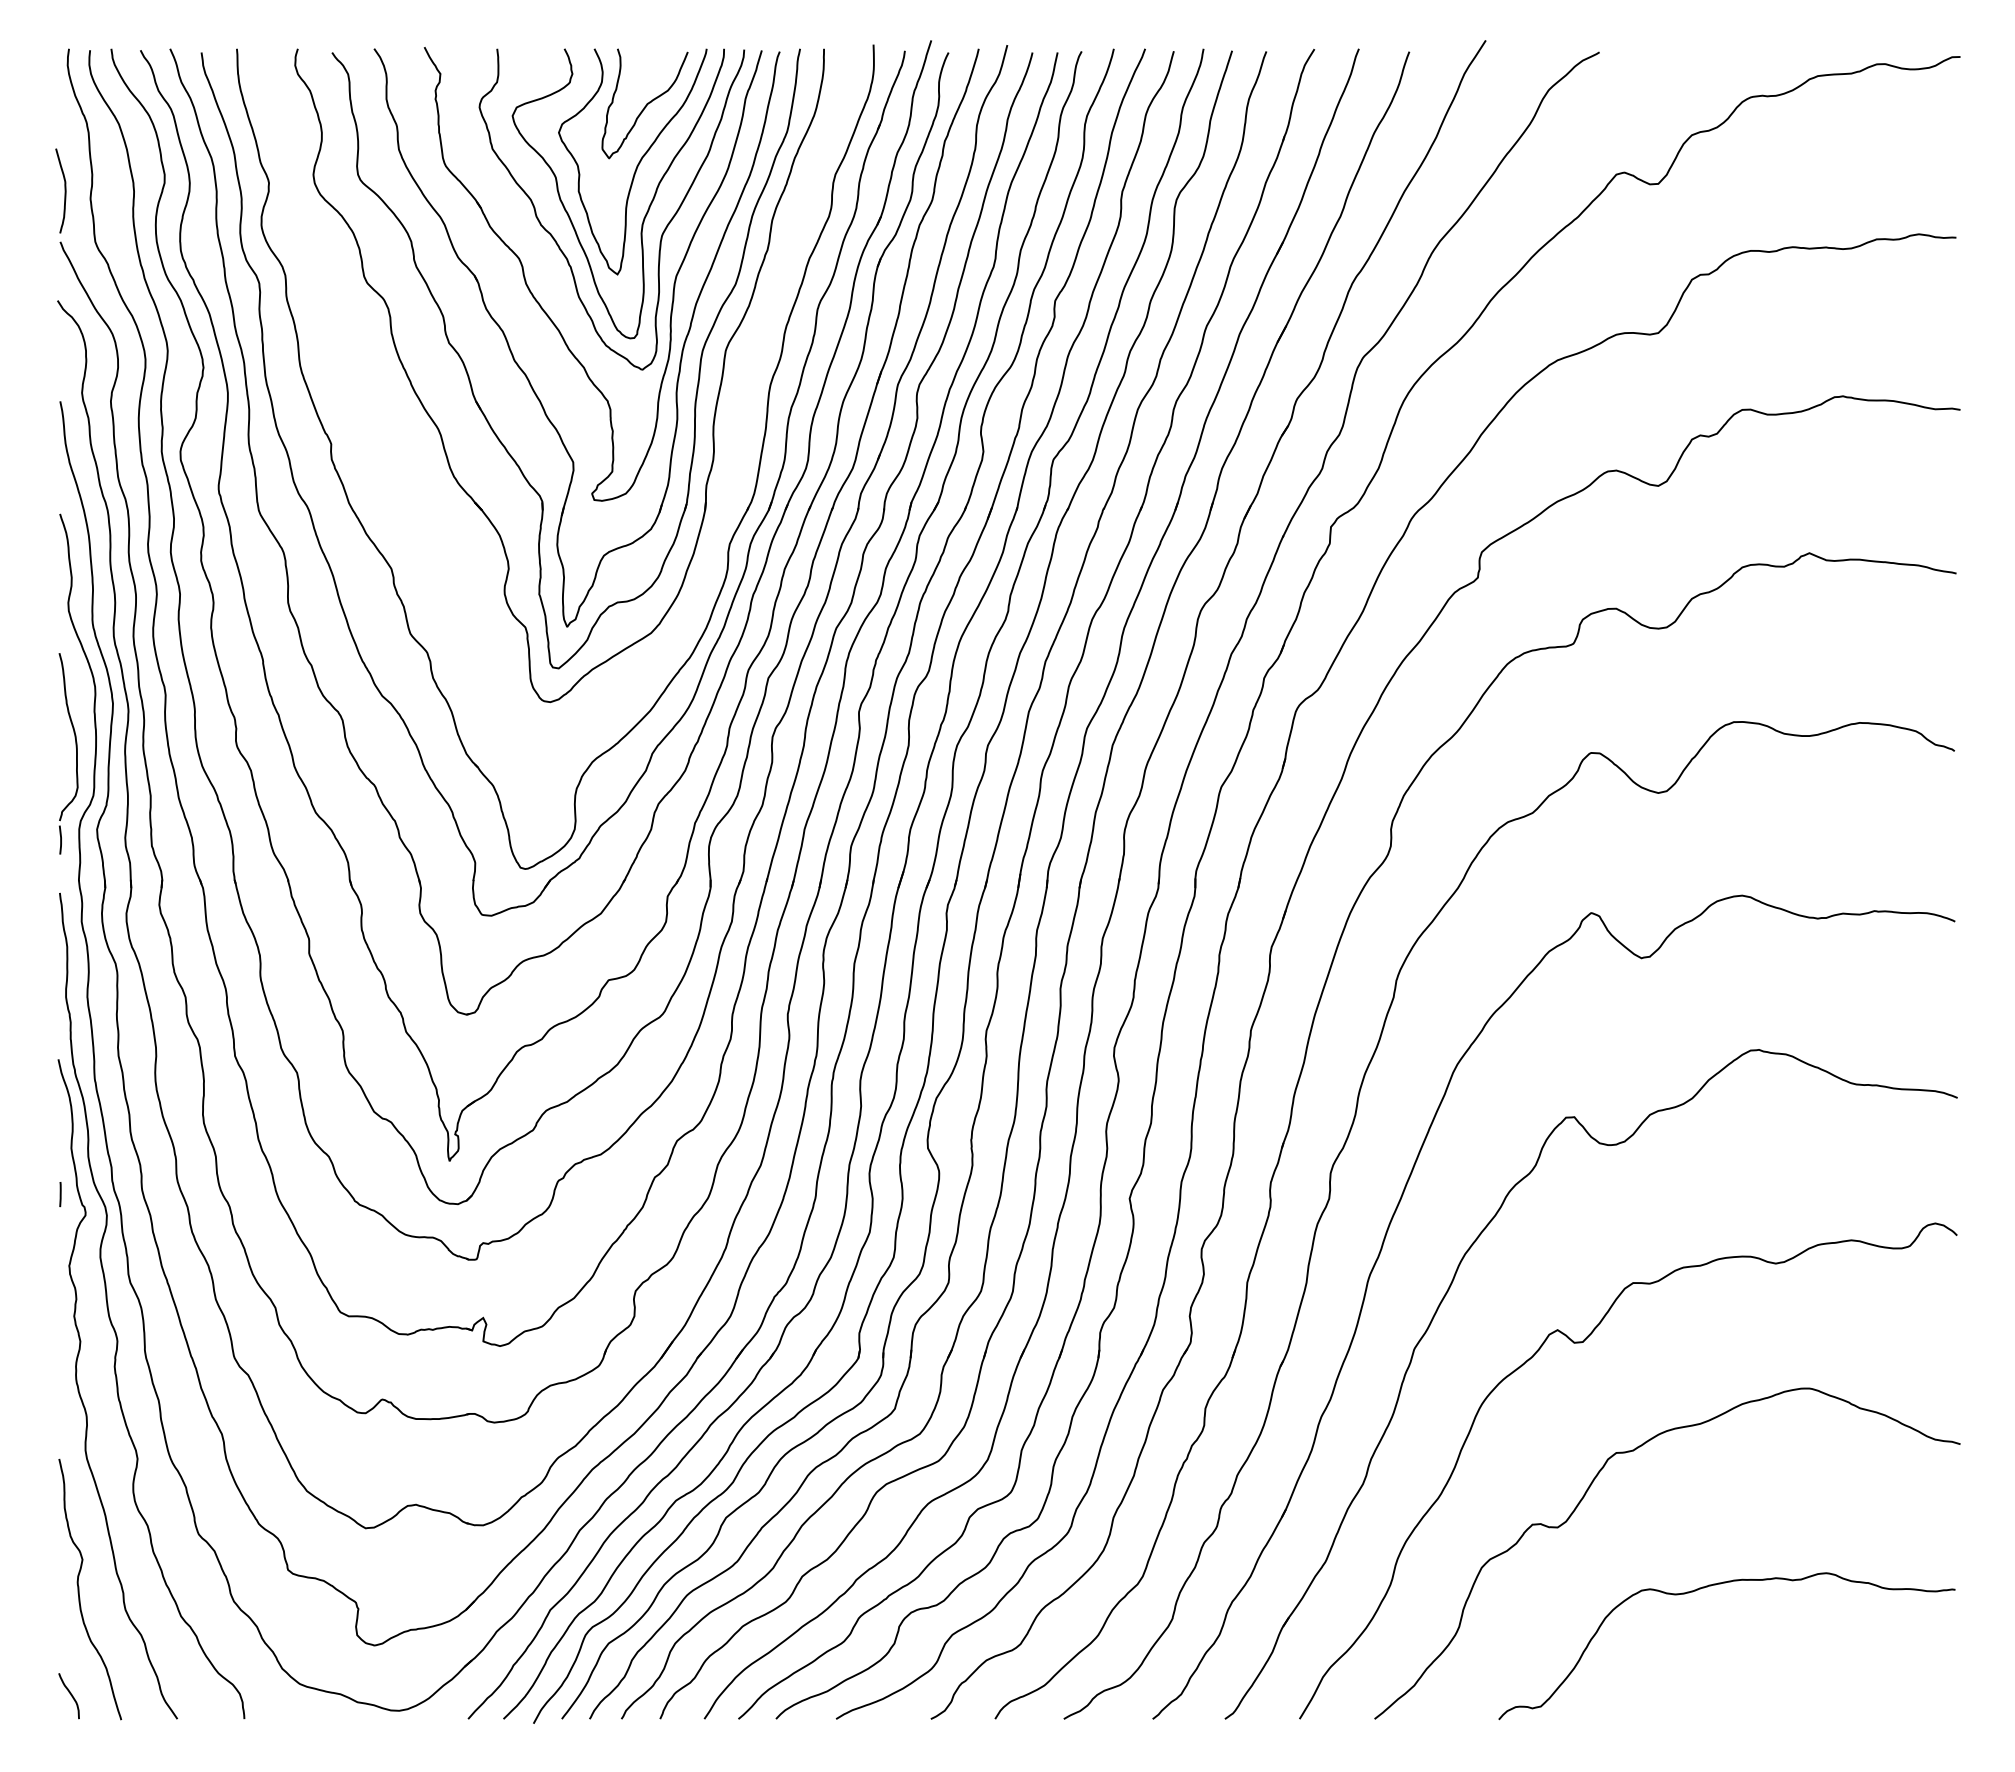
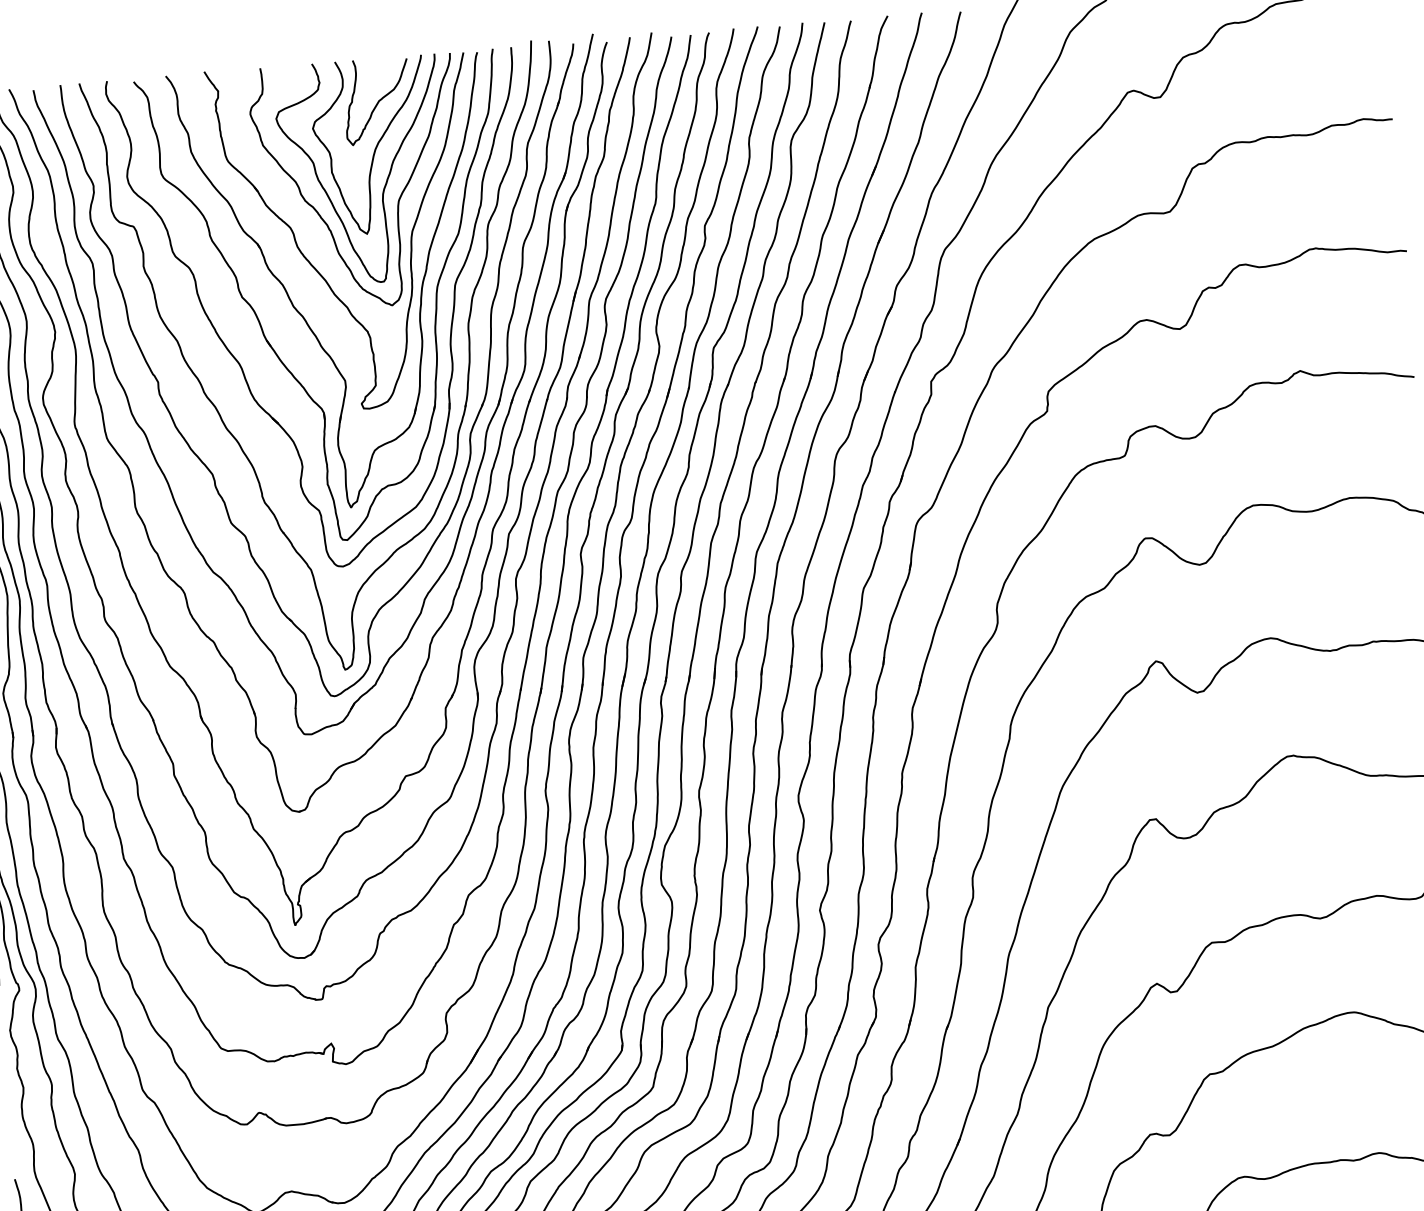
part: (426, 525) -> (236, 438), added

